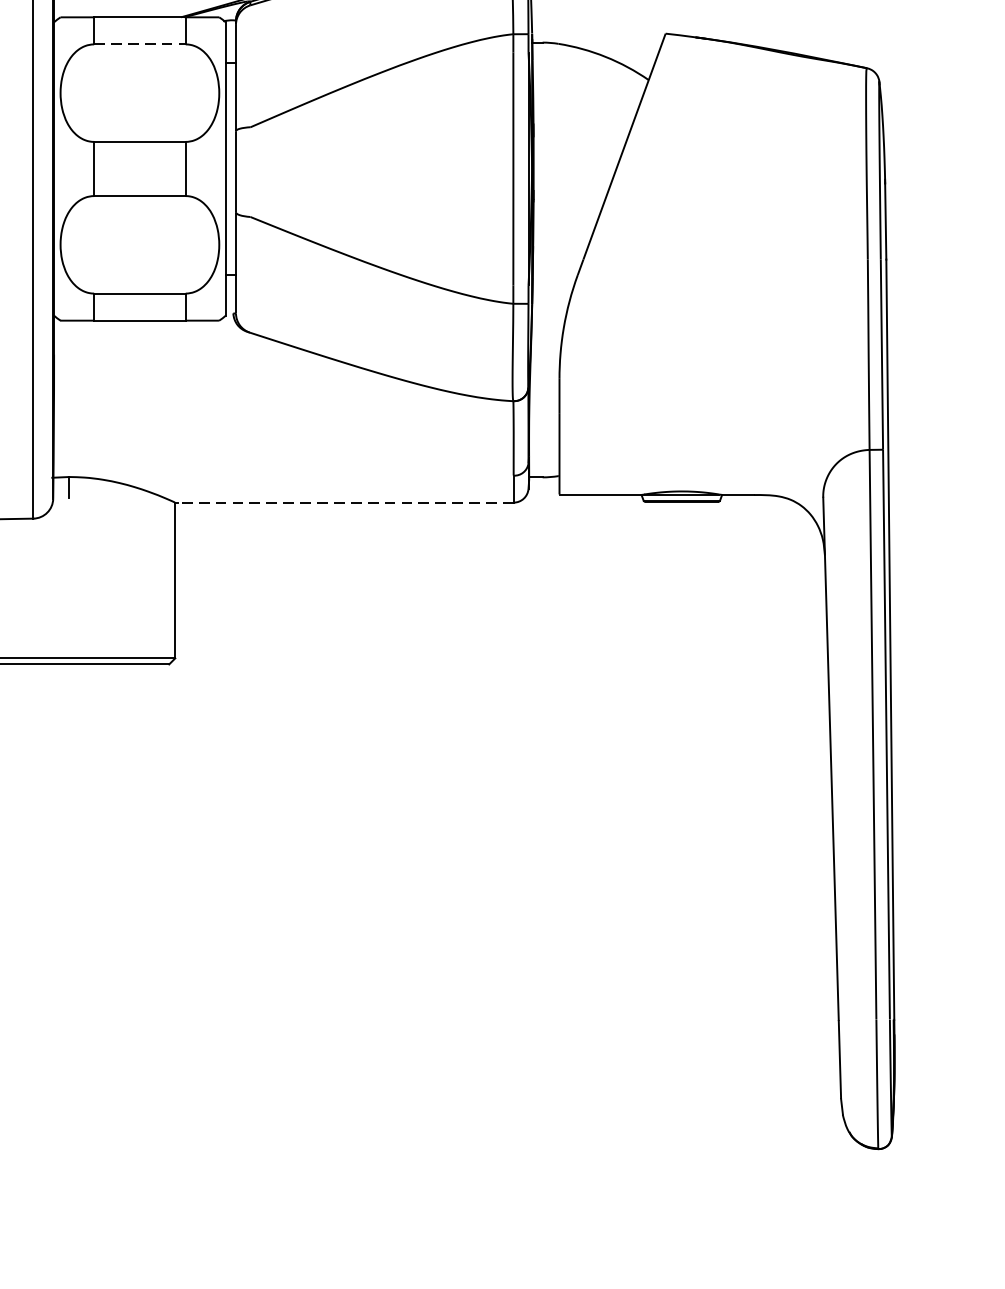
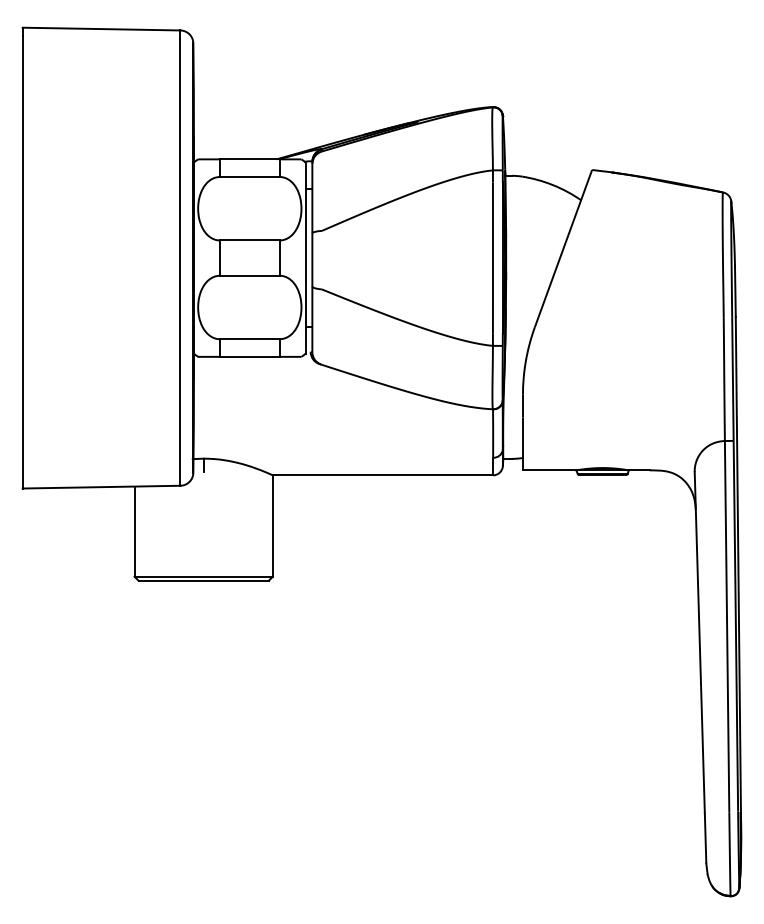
line: (139, 45) -> (249, 177), dashed -> solid
line: (345, 502) -> (383, 475), dashed -> solid

